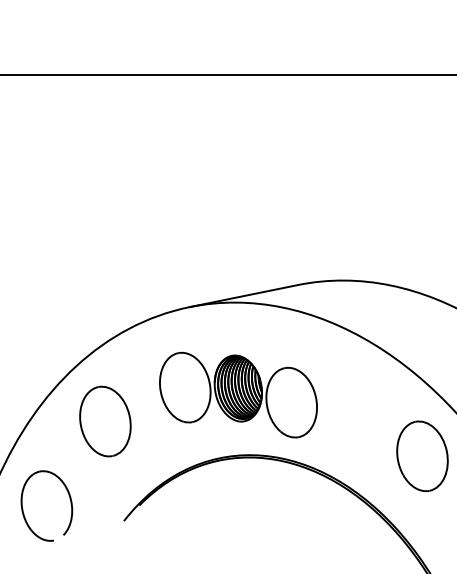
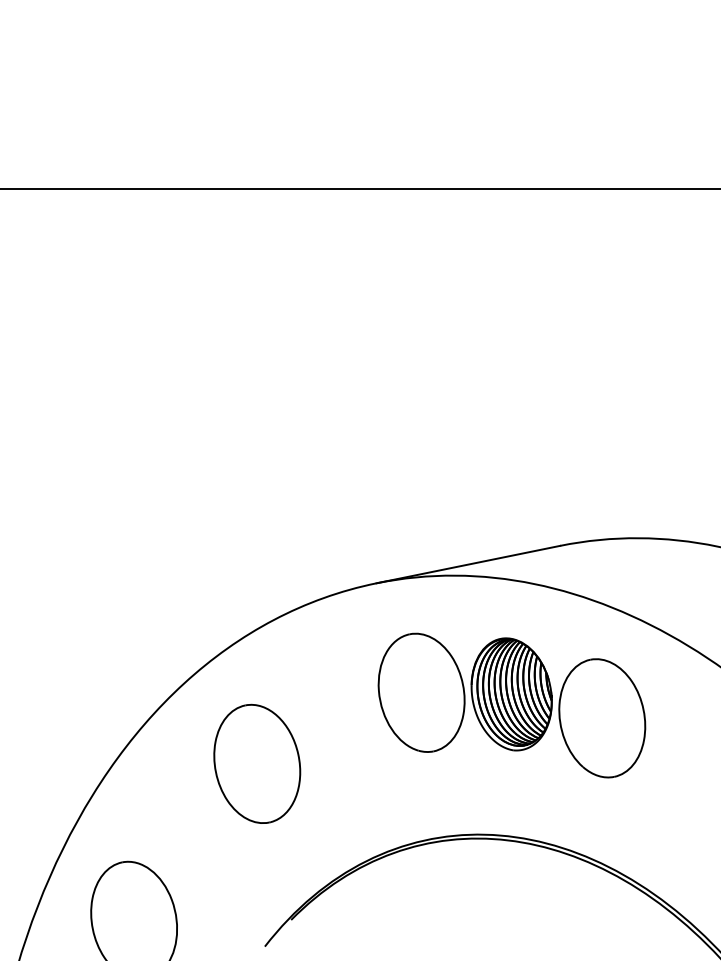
part: (238, 395) -> (511, 706), moved
part: (105, 421) -> (257, 763), moved

